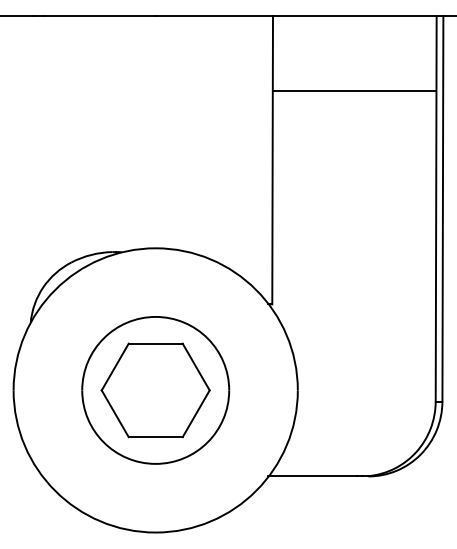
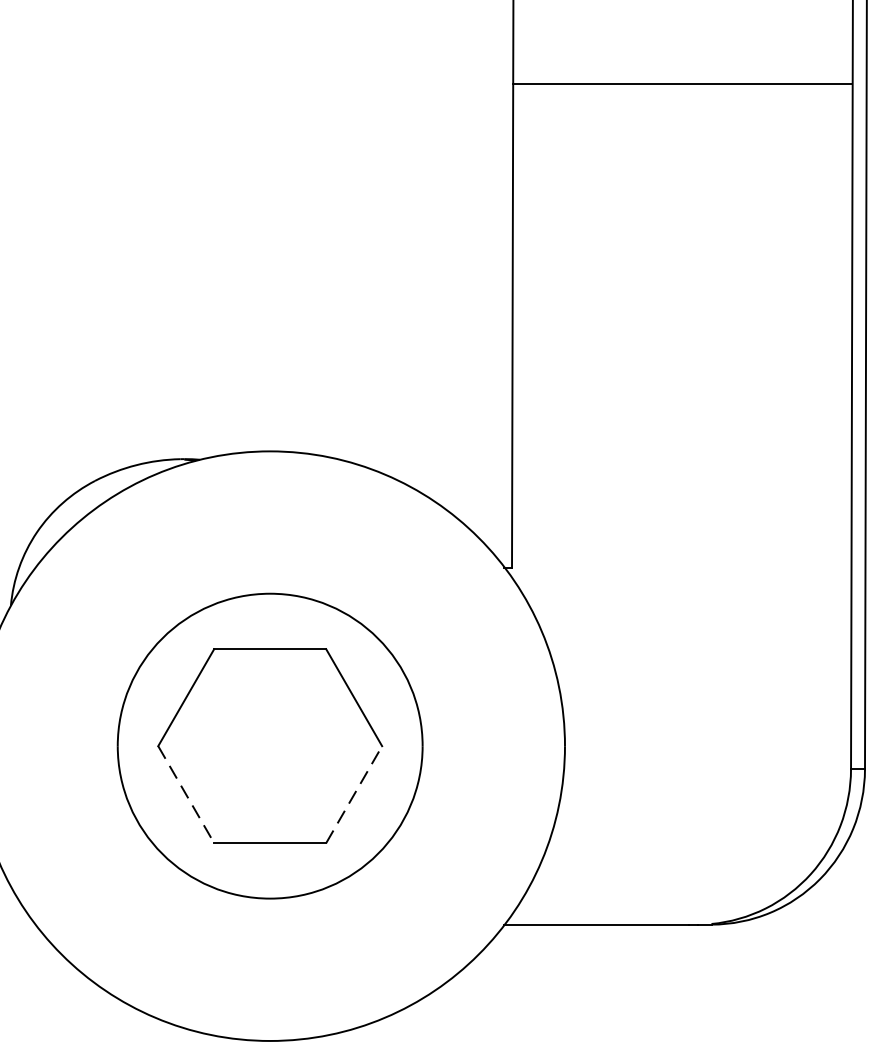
line: (354, 91) -> (682, 84), moved
line: (115, 413) -> (186, 794), solid -> dashed
line: (196, 413) -> (354, 794), solid -> dashed

